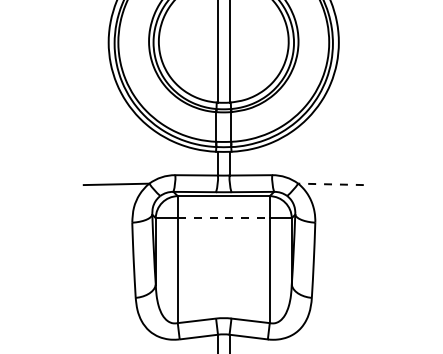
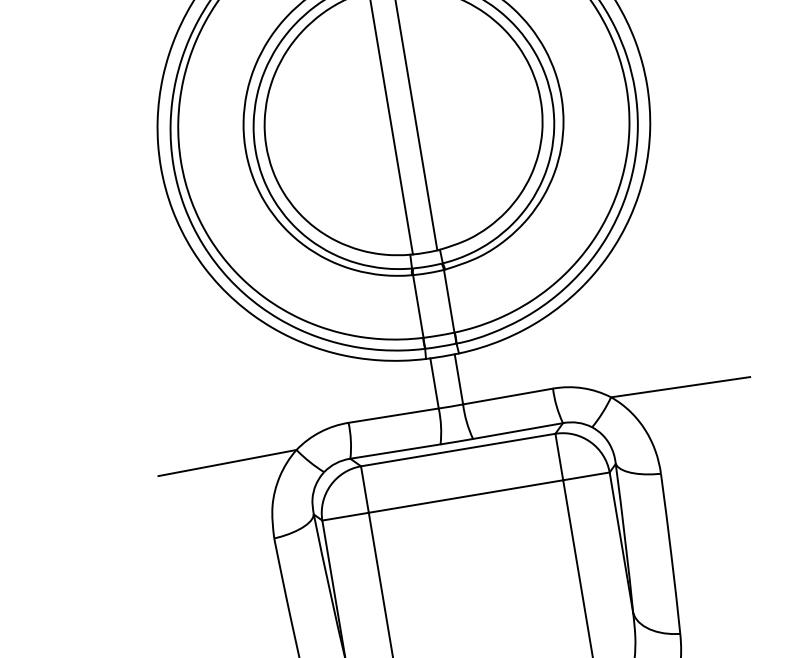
line: (331, 184) -> (681, 387), dashed -> solid
line: (224, 218) -> (467, 496), dashed -> solid

